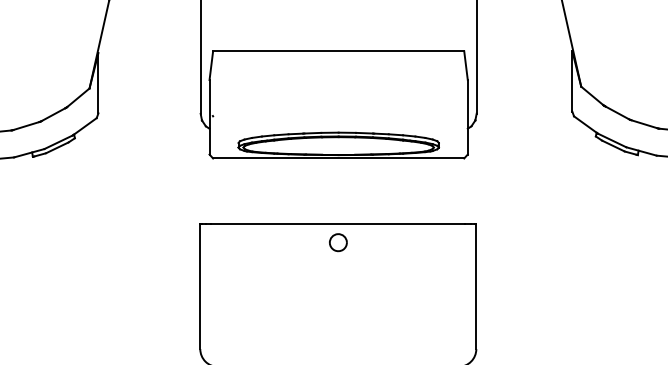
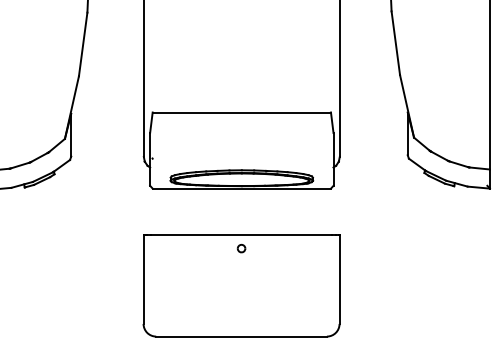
part: (338, 242) -> (241, 248), size x0.62

